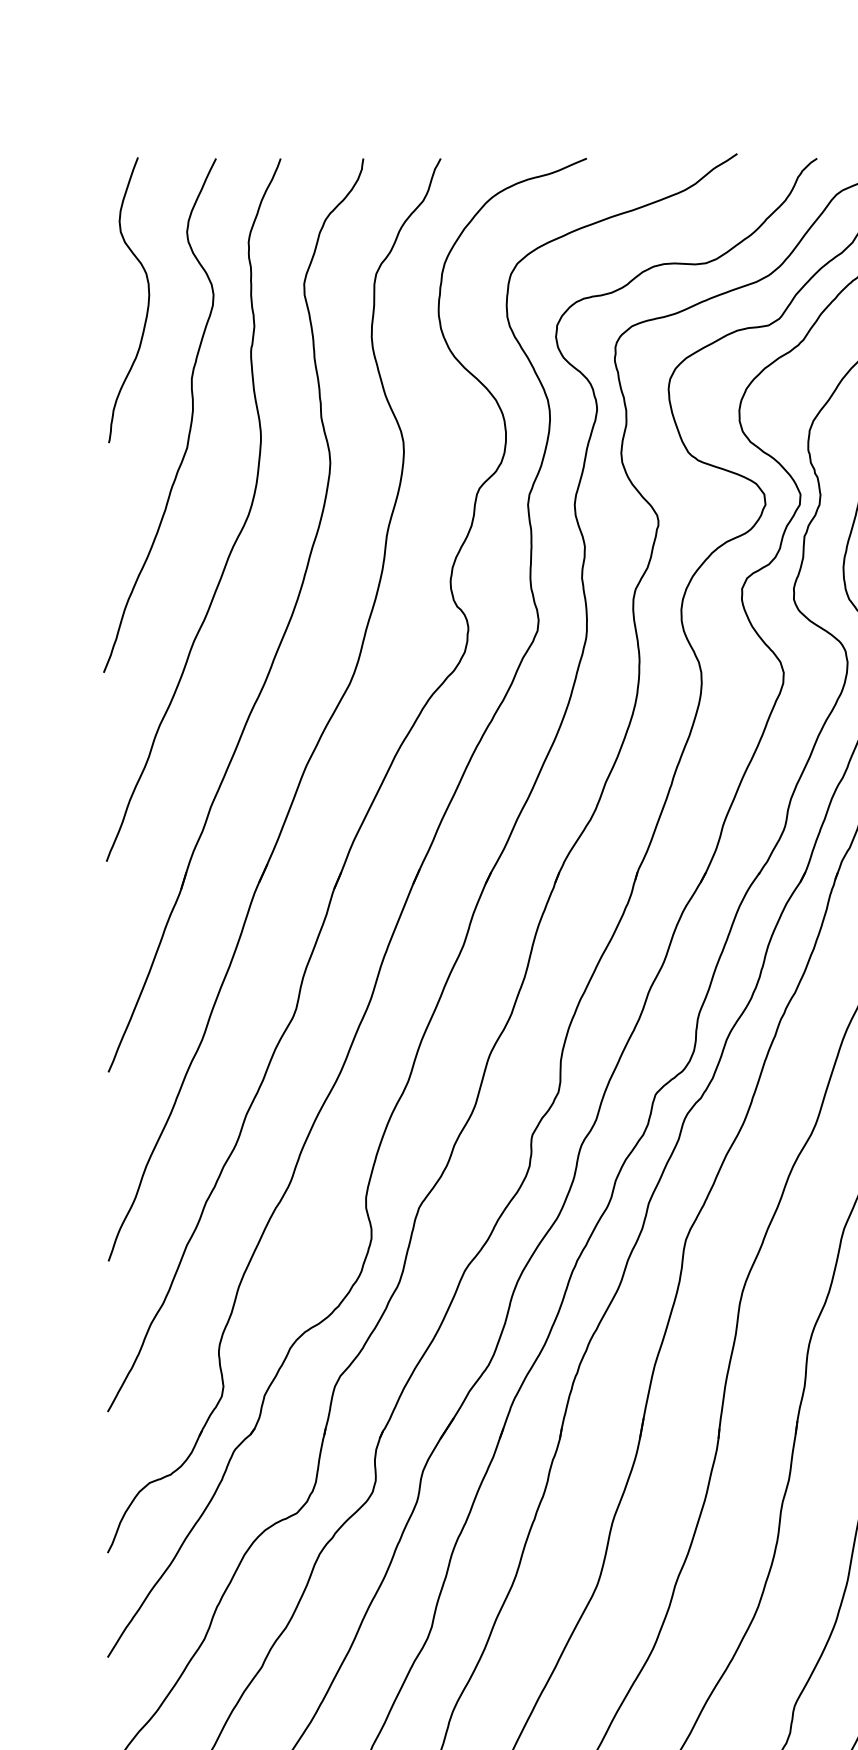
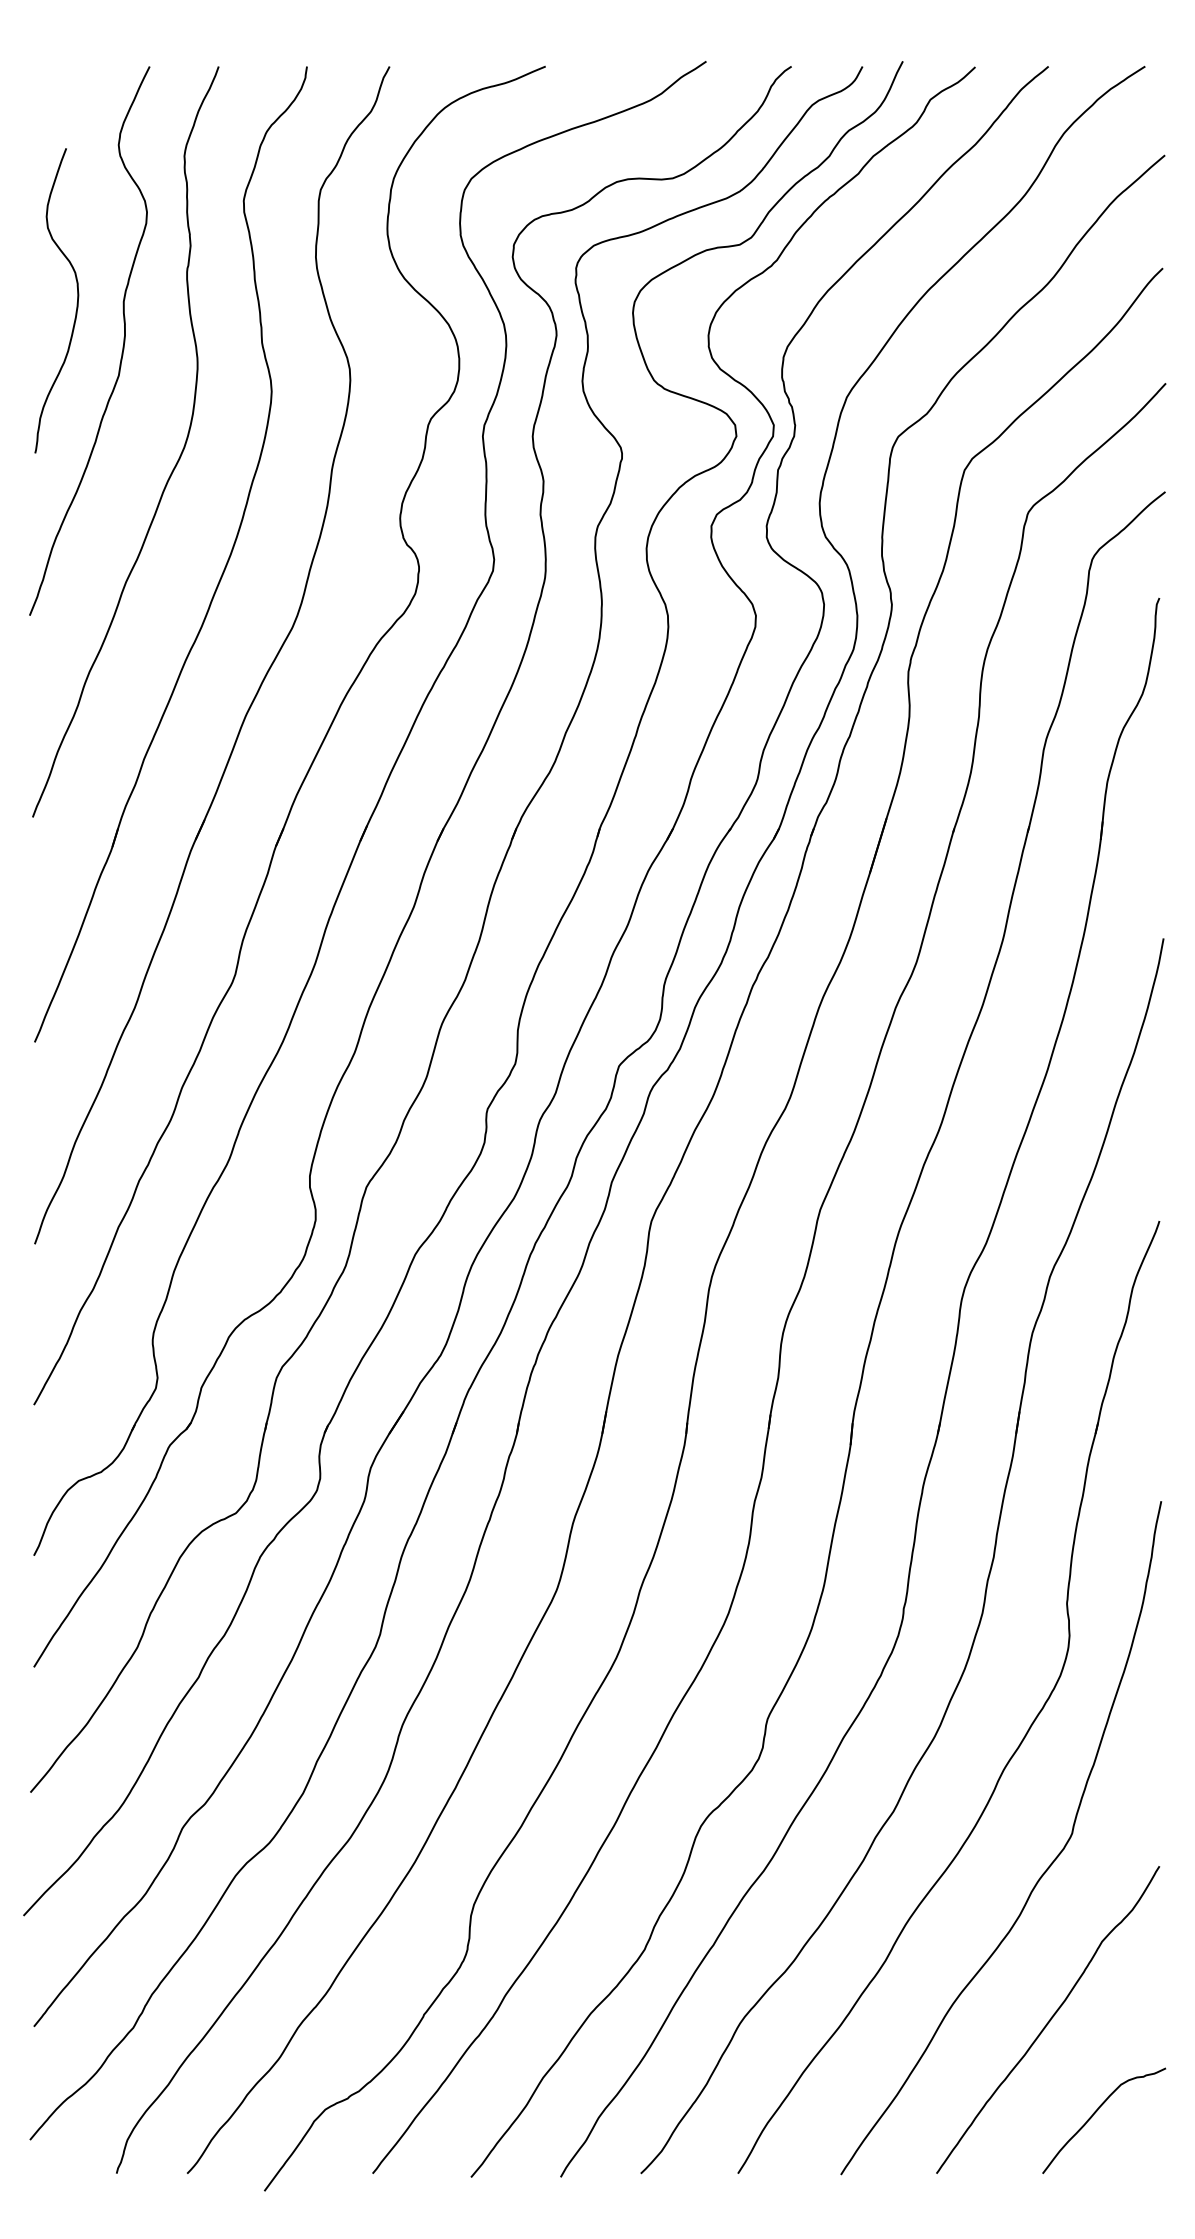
curve: (147, 302) -> (76, 303), moved

